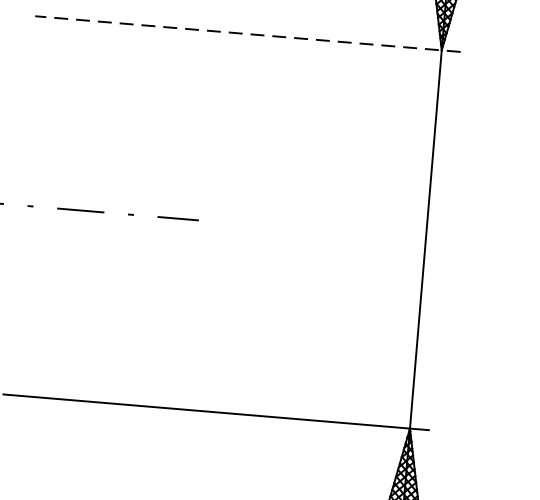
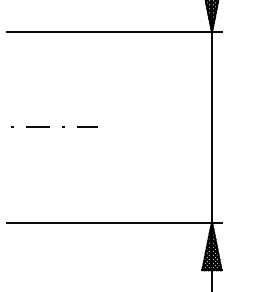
line: (246, 33) -> (113, 31), dashed -> solid

